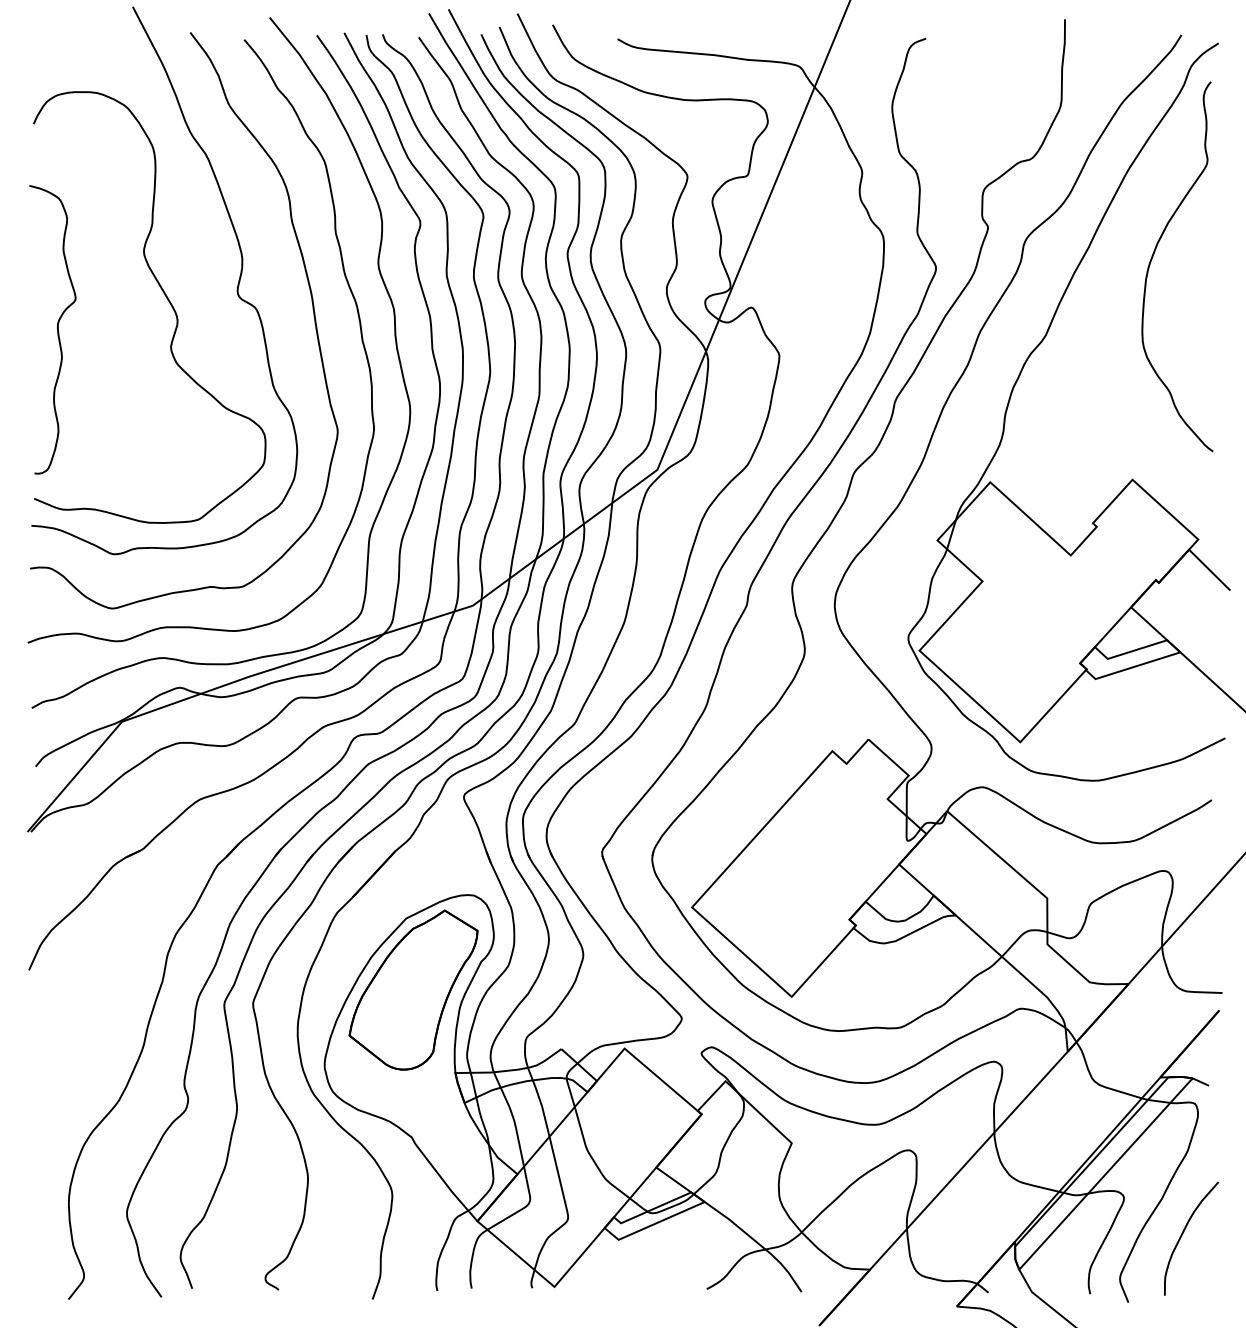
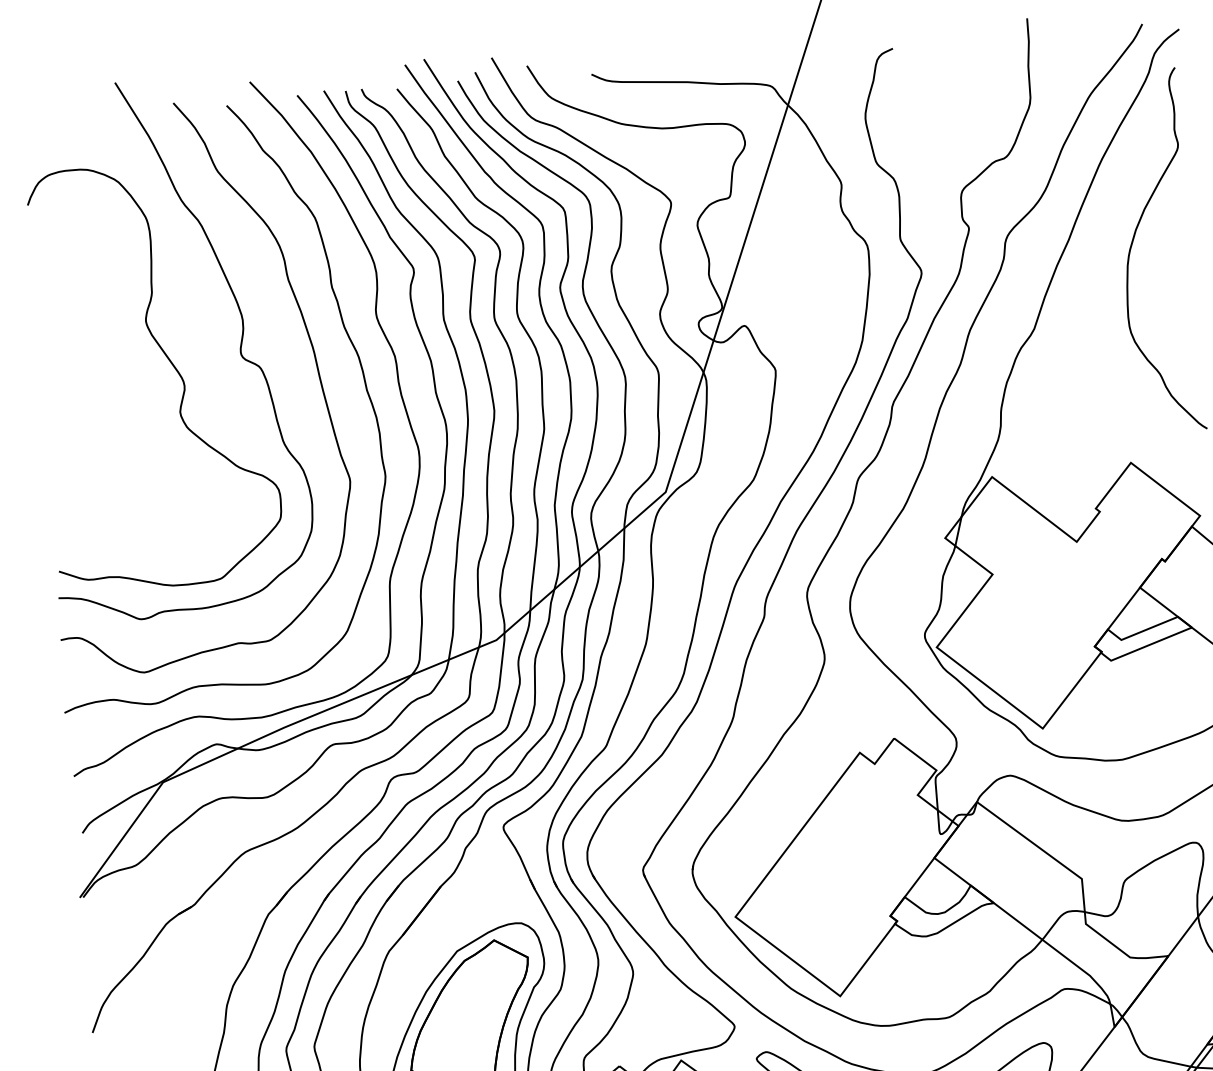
curve: (57, 329) -> (67, 404), removed

